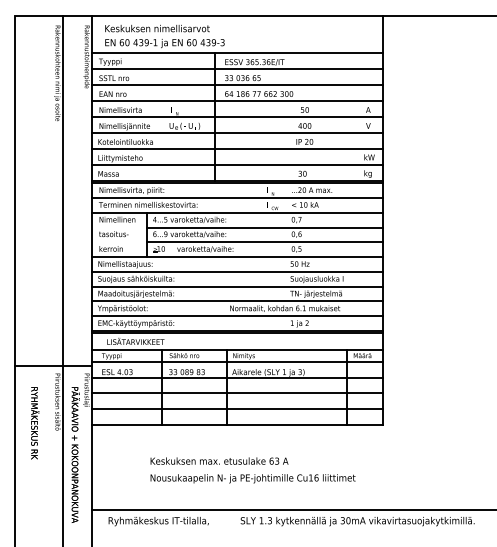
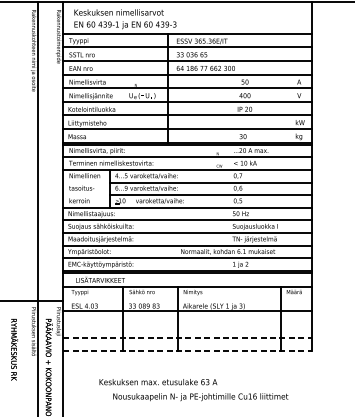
line: (237, 362) -> (187, 297), removed
line: (237, 393) -> (187, 324), removed
line: (237, 409) -> (187, 337), solid -> dashed
line: (237, 425) -> (187, 351), solid -> dashed
text: (219, 460) -> (158, 381), moved

